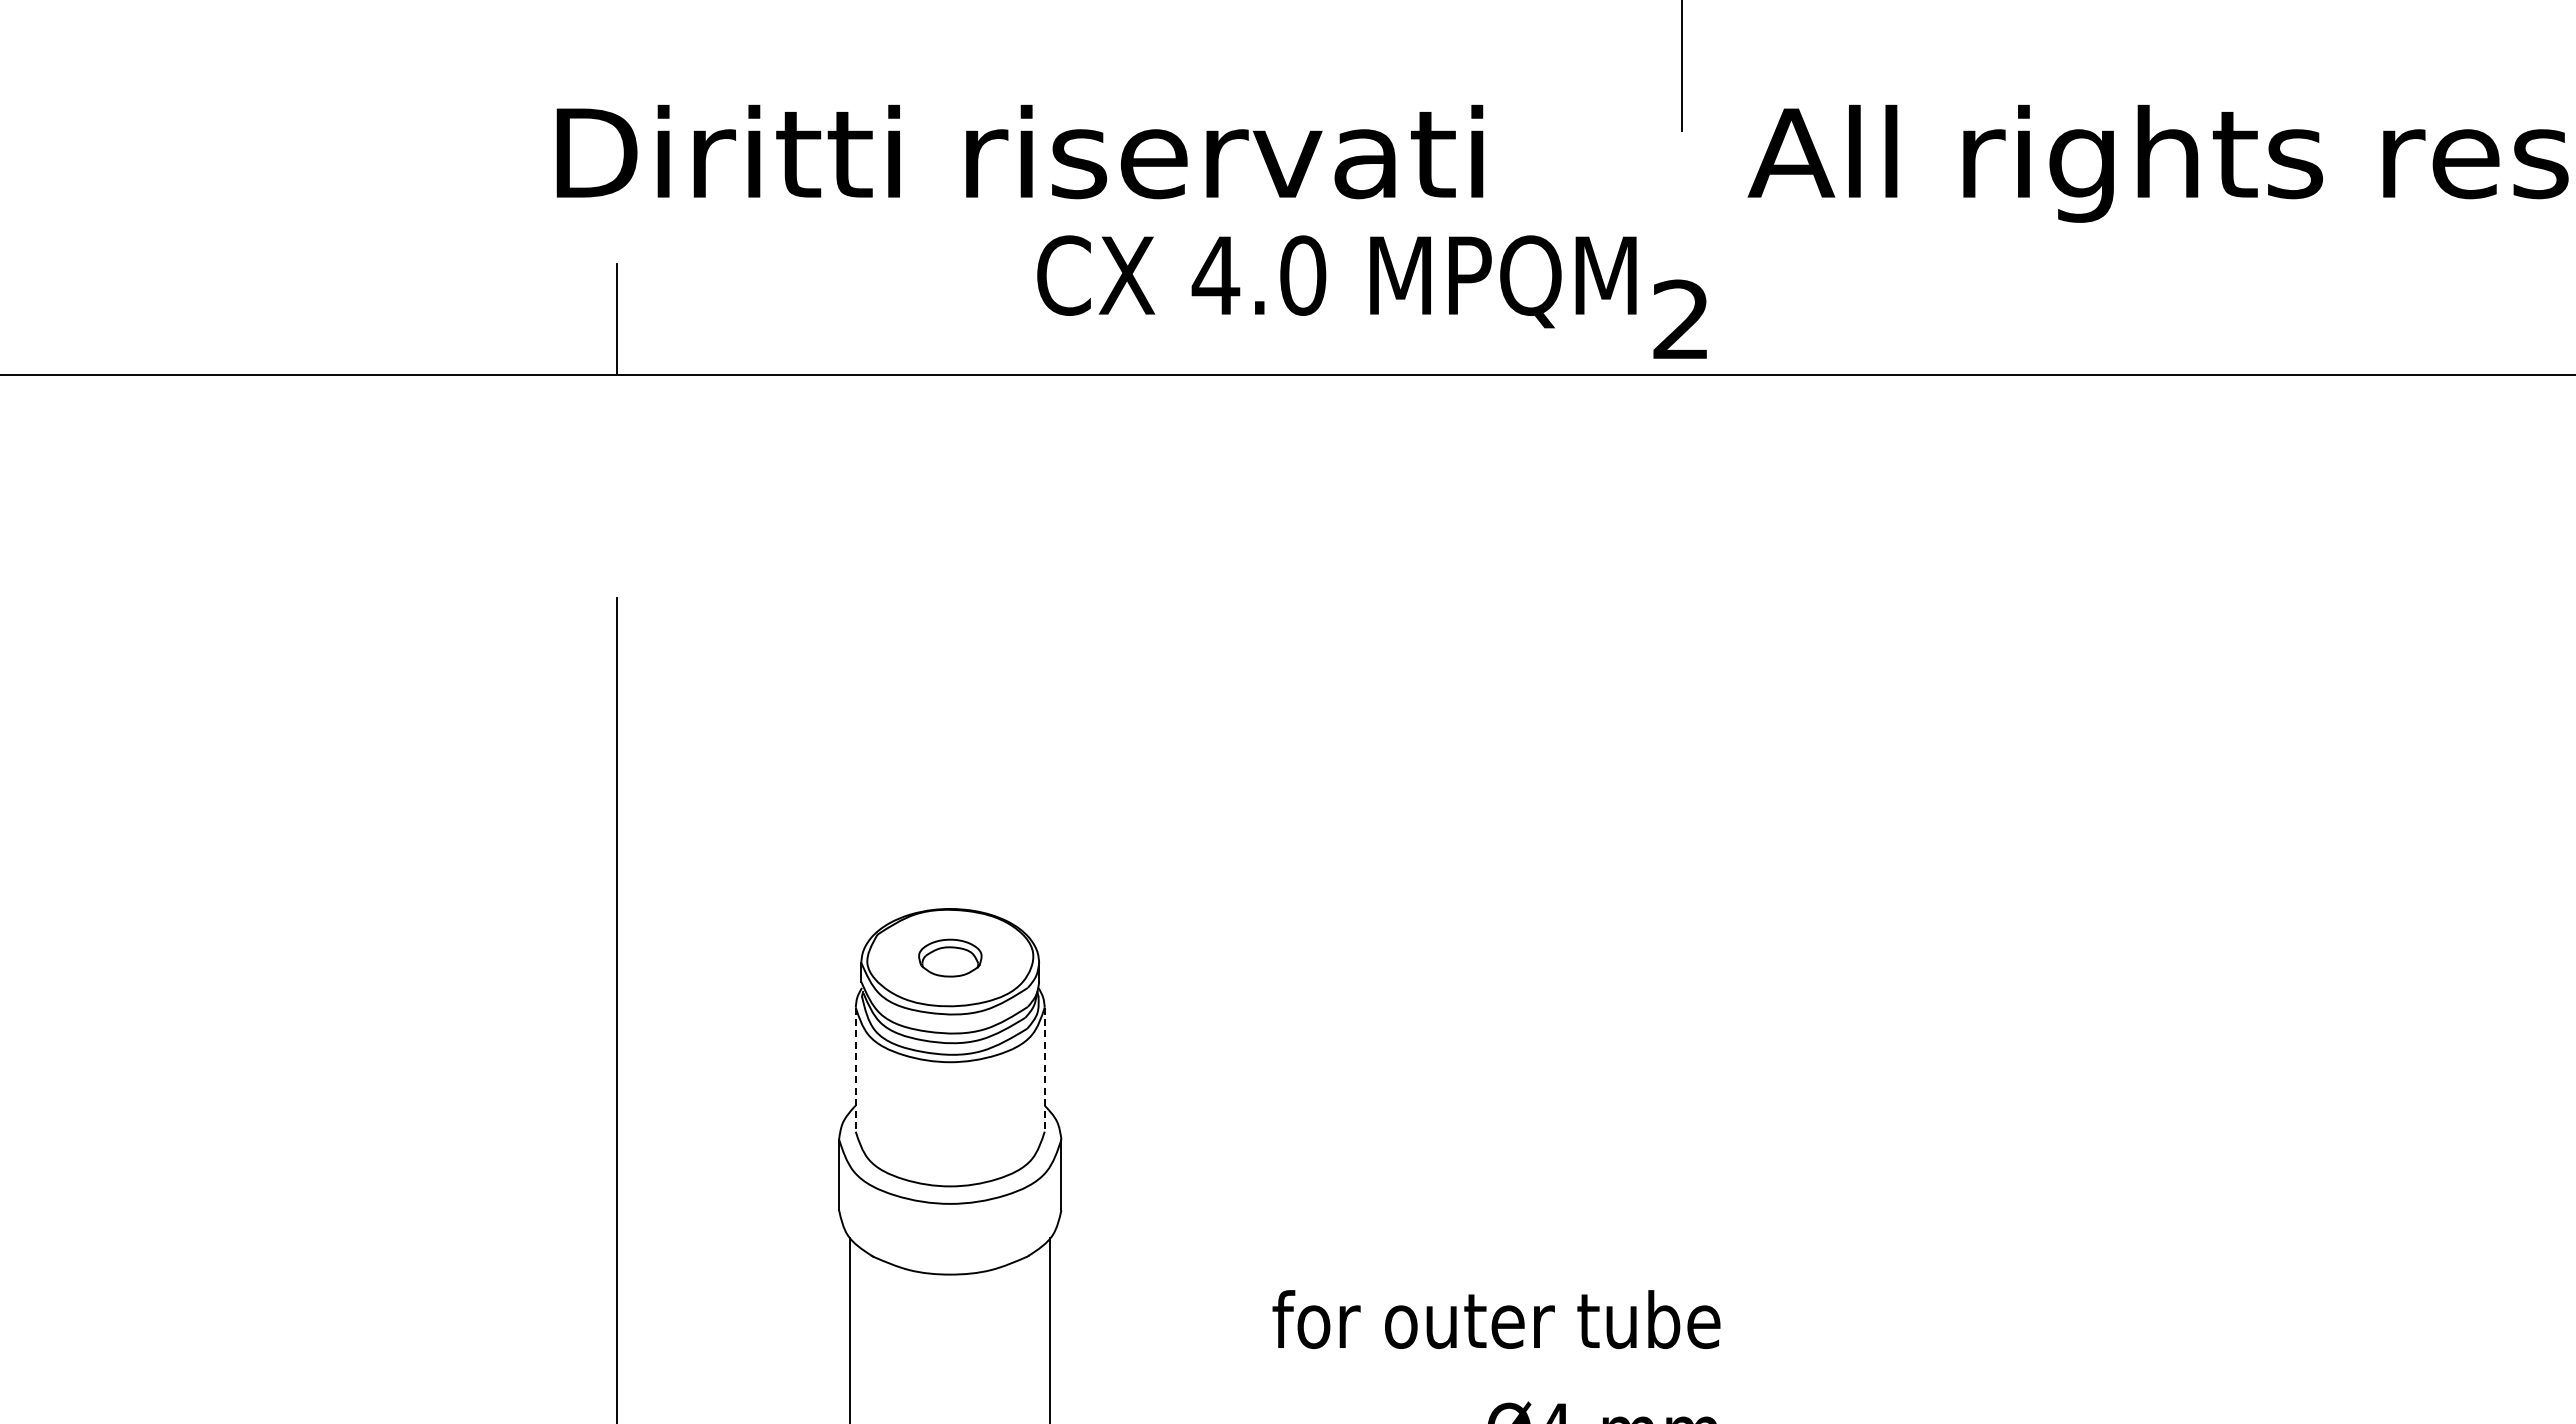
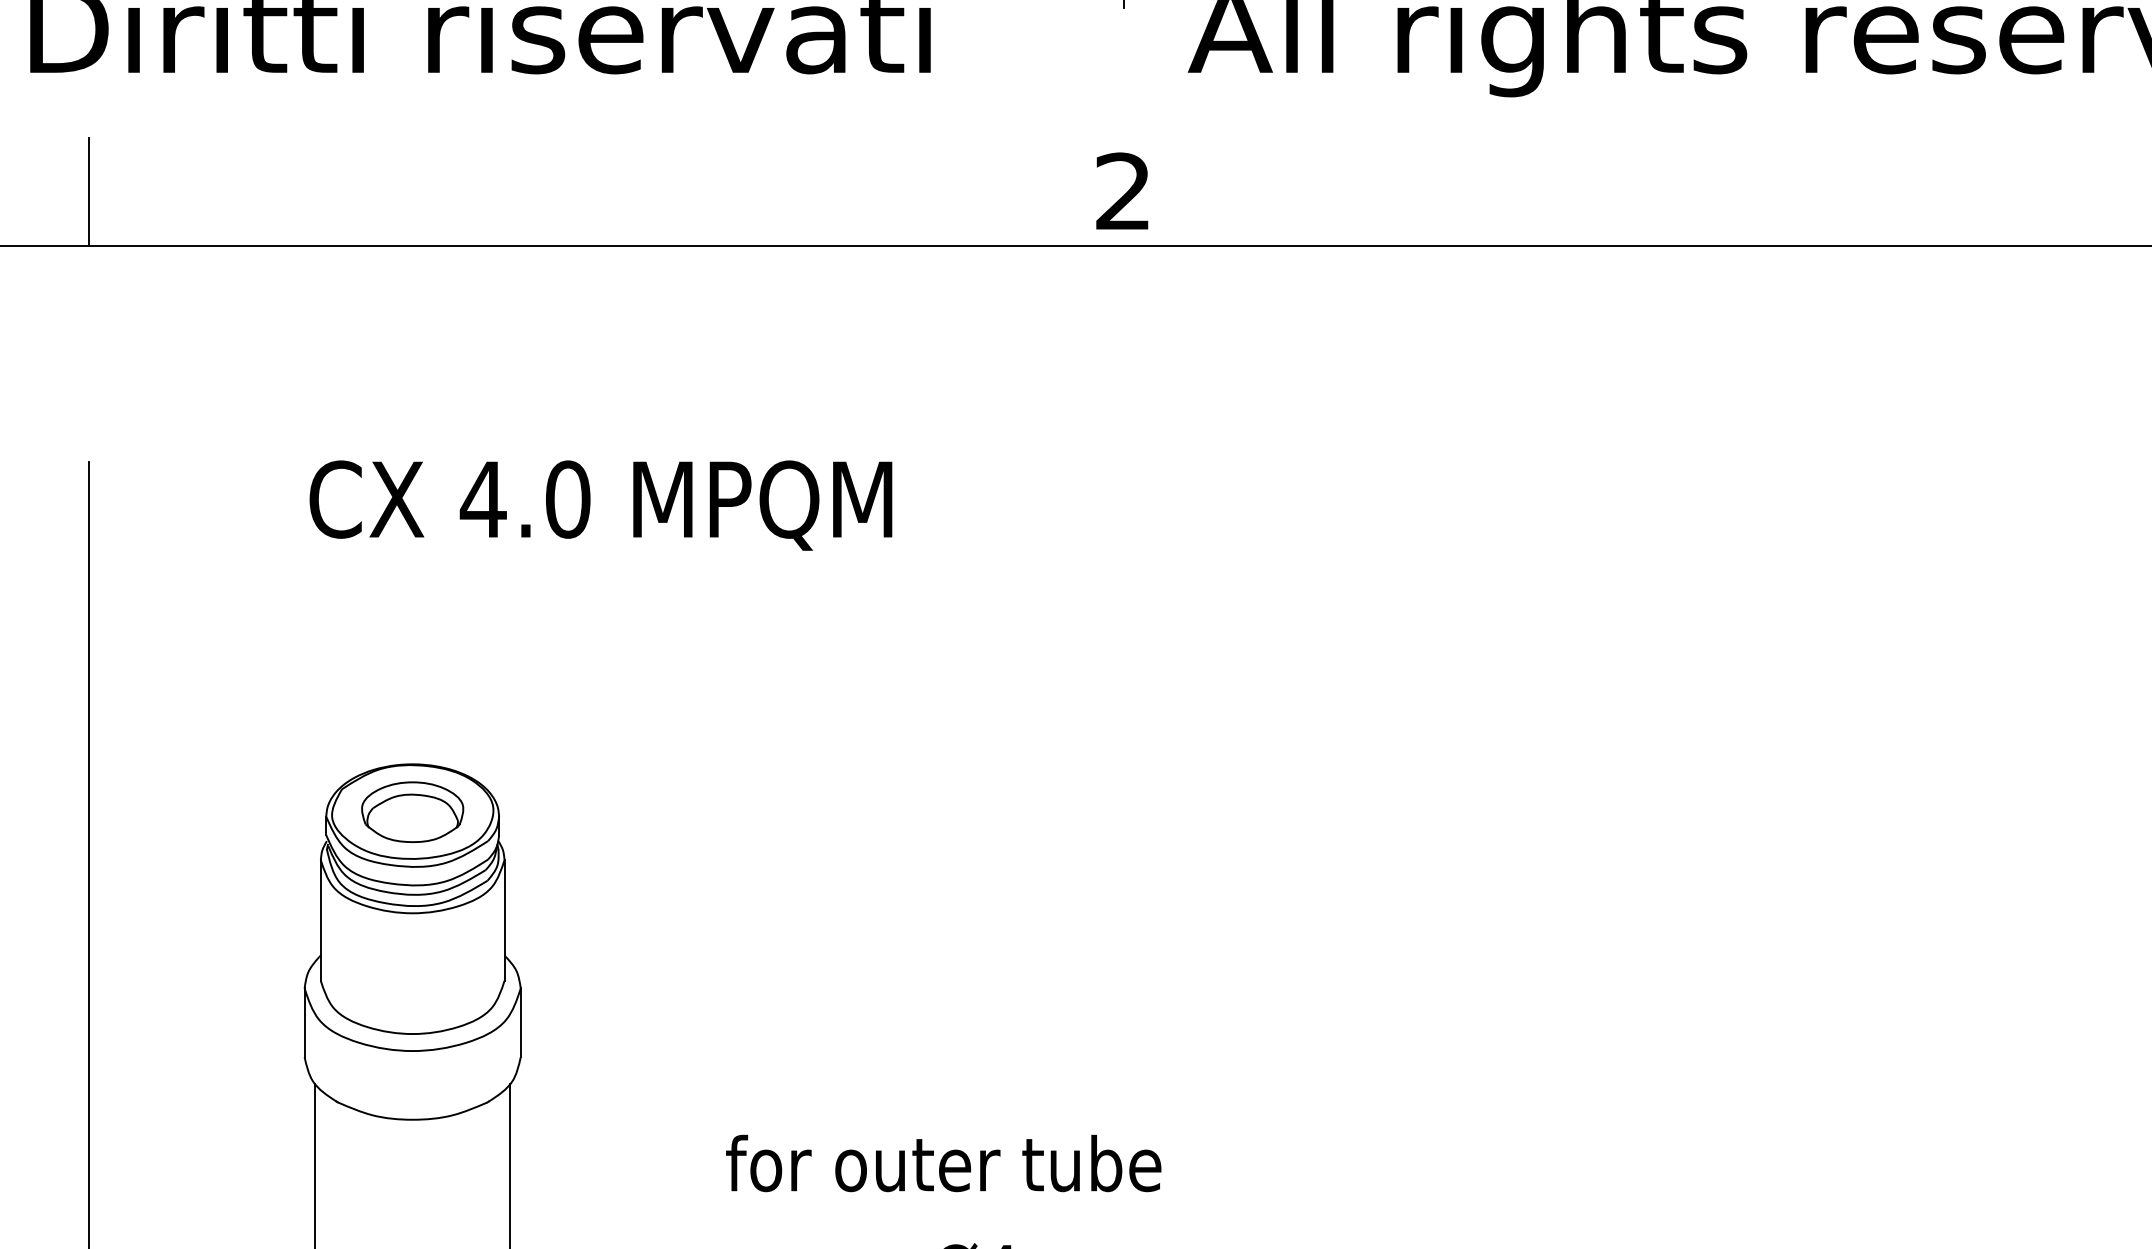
text: (1336, 281) -> (600, 505), moved
part: (950, 957) -> (412, 811), size x1.67
line: (855, 1070) -> (320, 921), dashed -> solid
line: (1044, 1070) -> (504, 921), dashed -> solid

